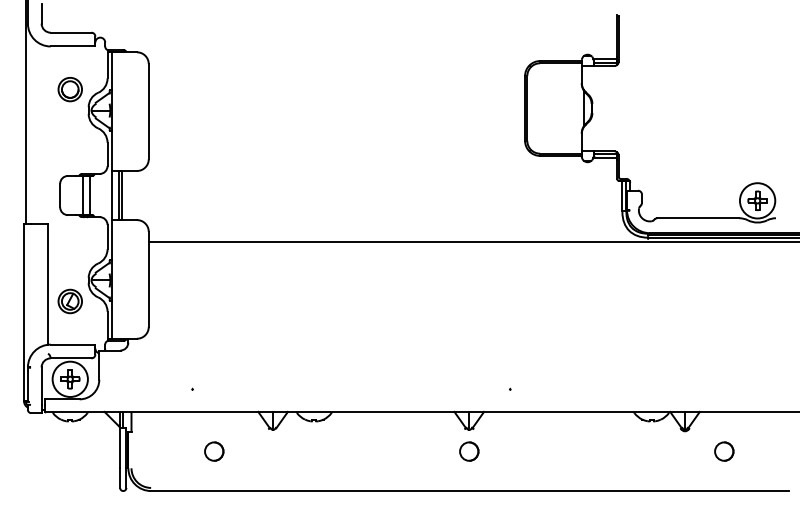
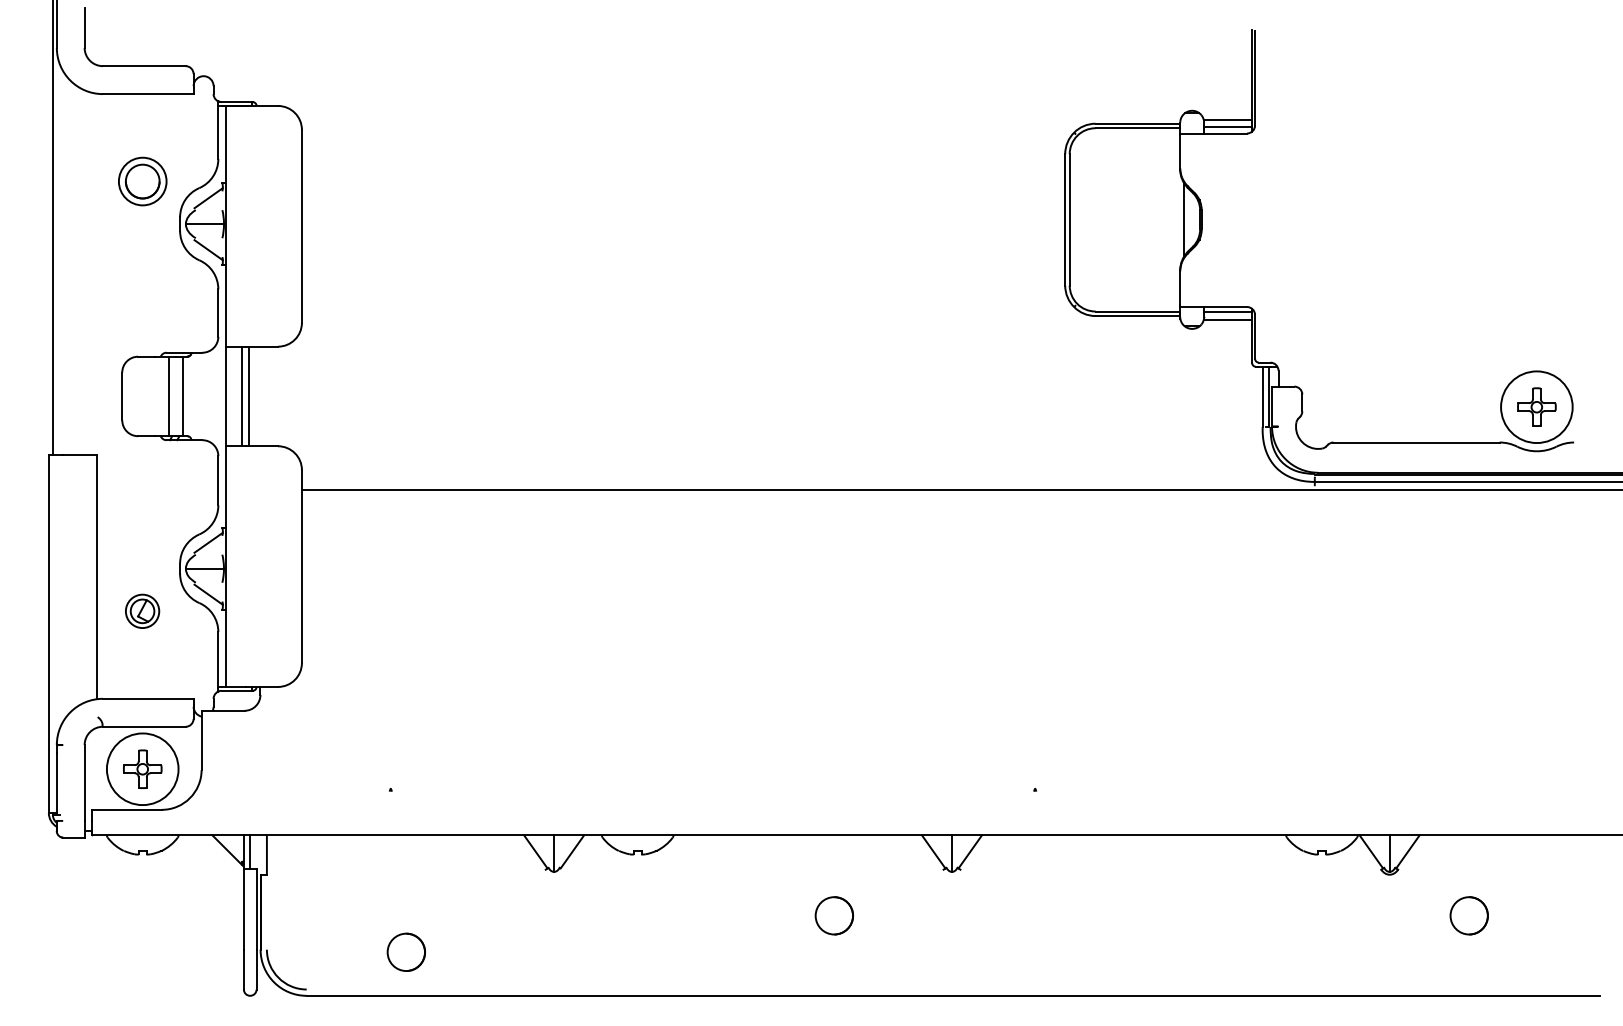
part: (69, 301) -> (141, 611), size x0.7
circle: (214, 451) -> (406, 952), moved
circle: (469, 451) -> (834, 915), moved

